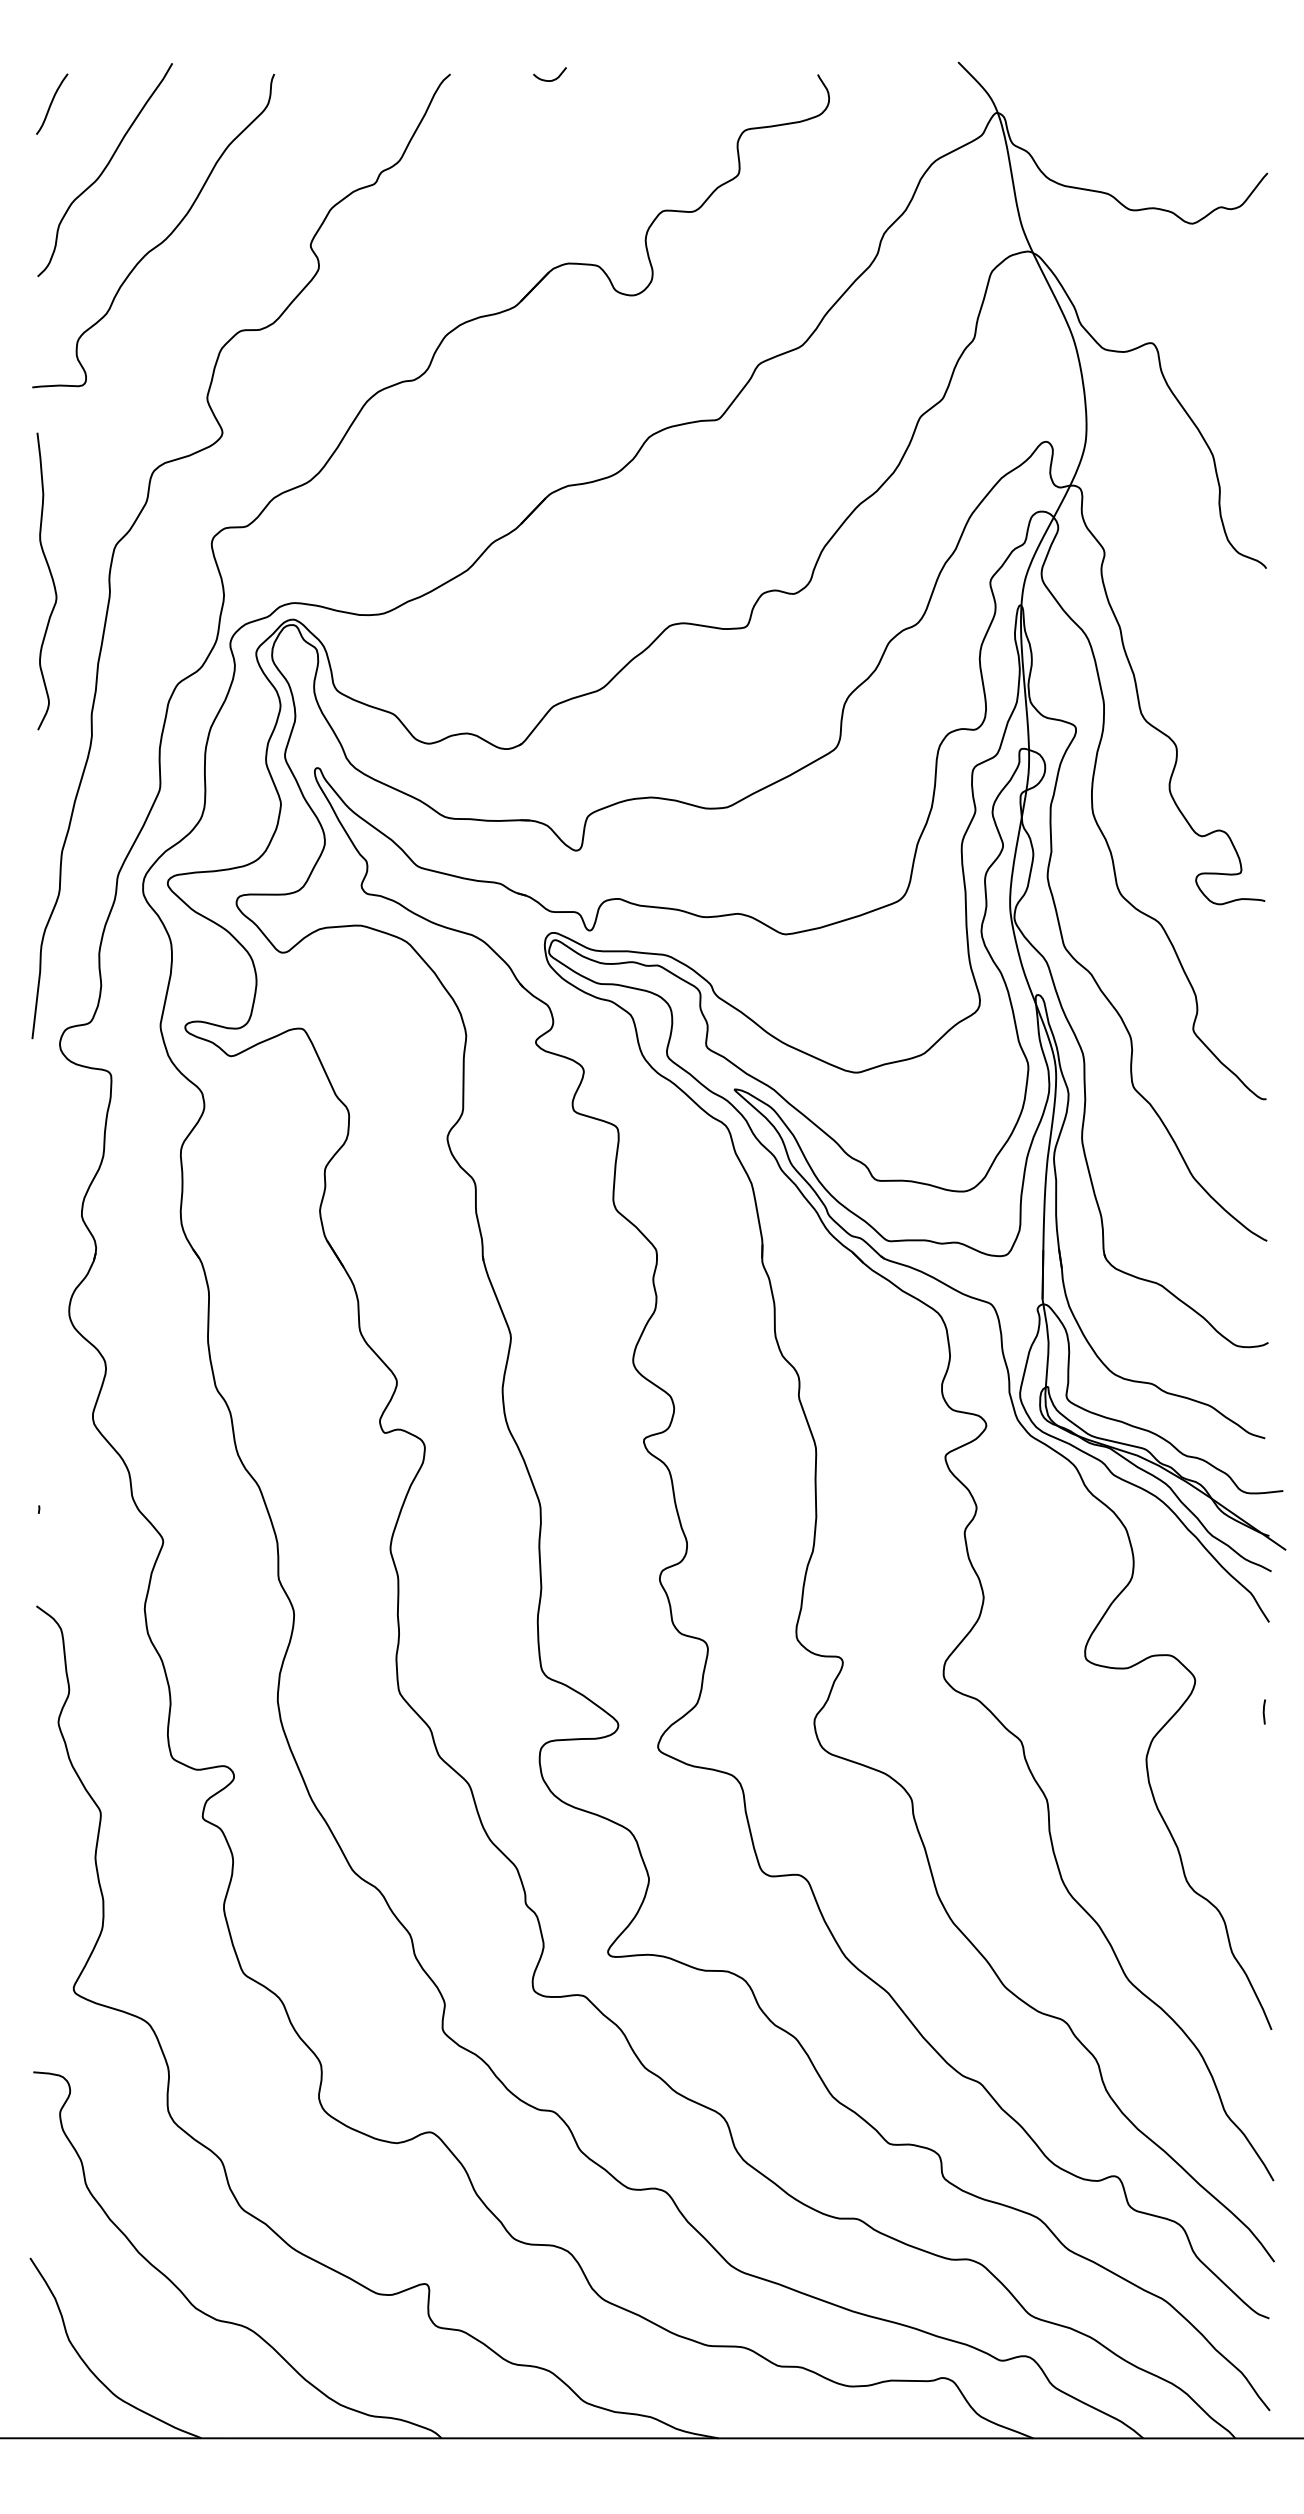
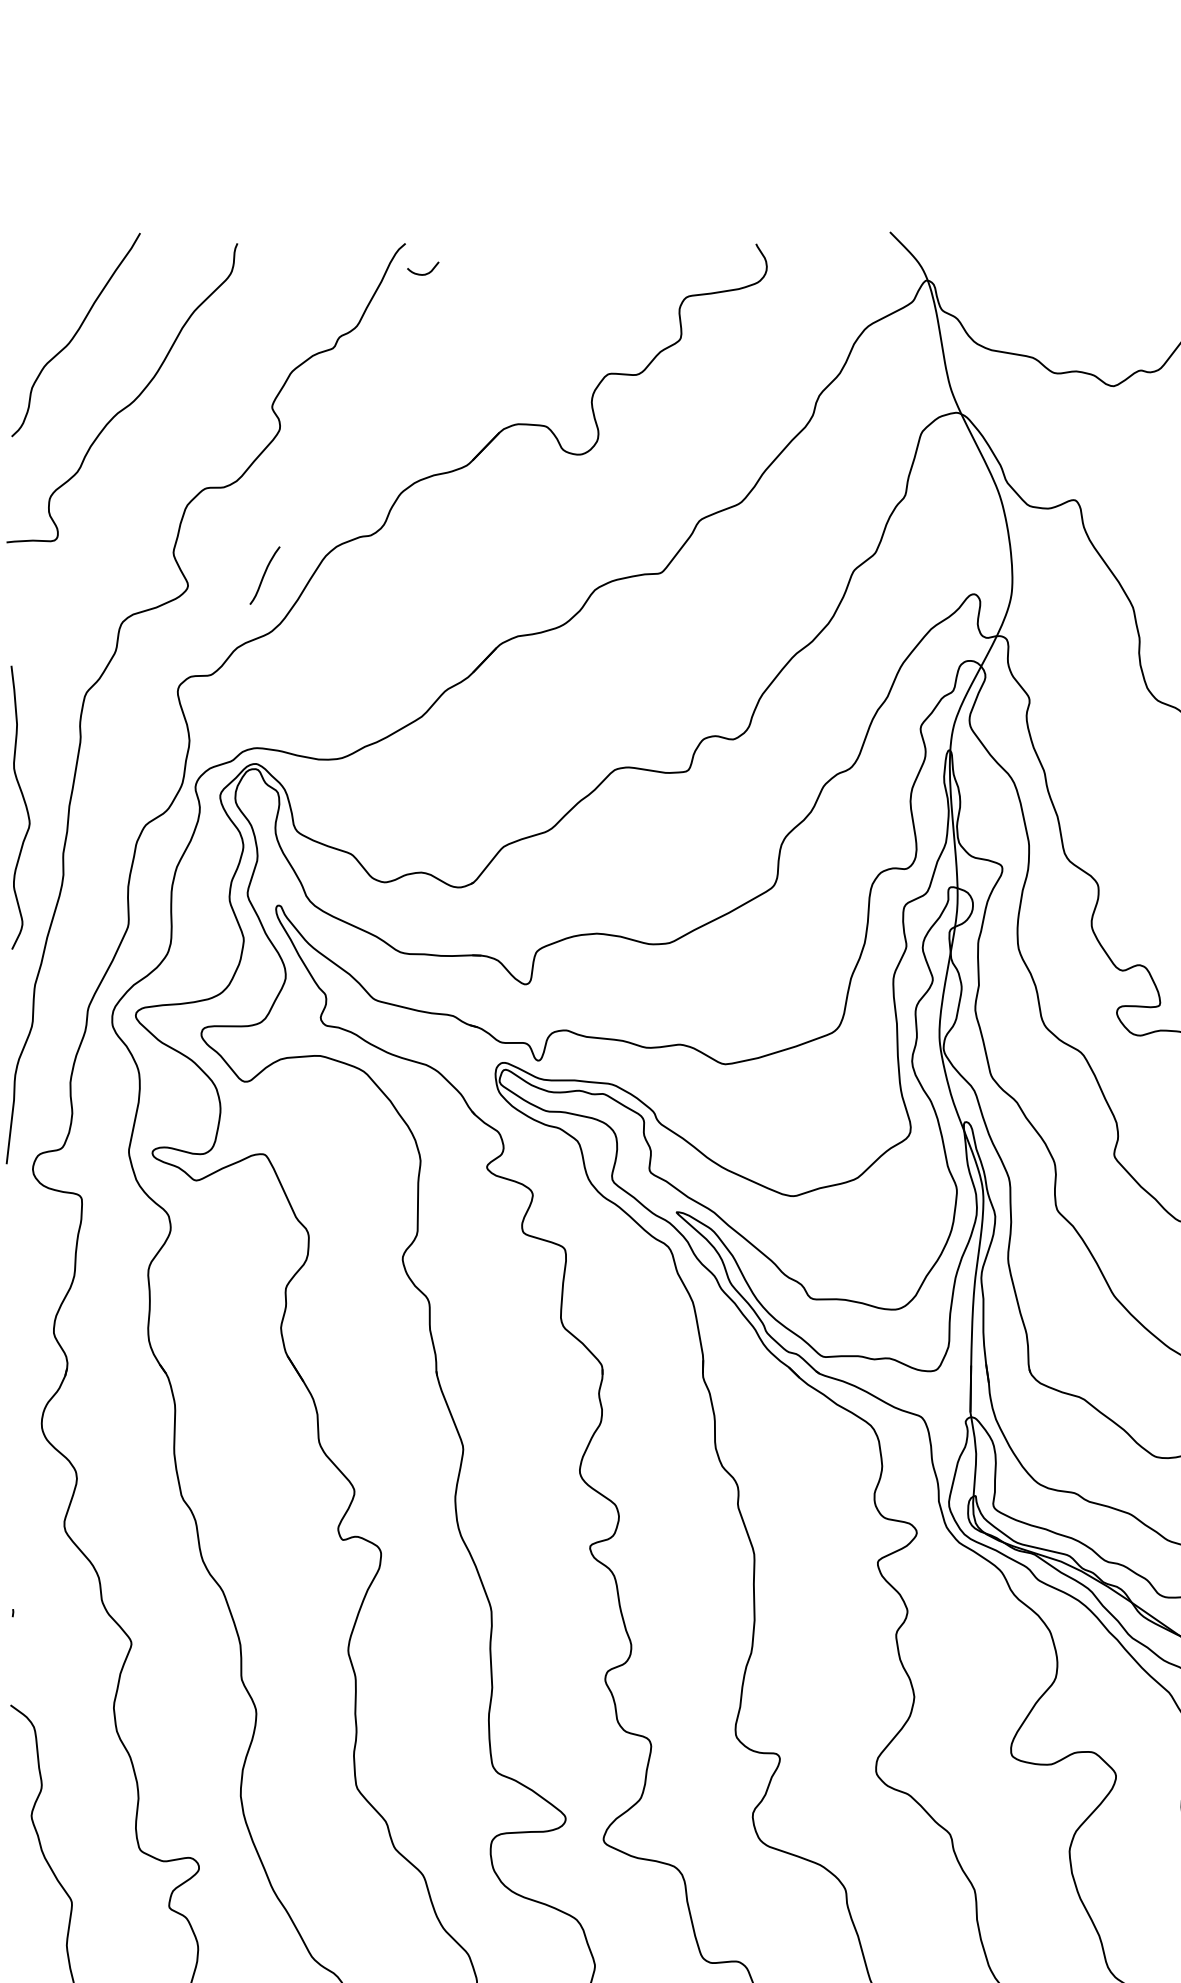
curve: (552, 79) -> (425, 273), moved
curve: (52, 103) -> (265, 574), moved
curve: (51, 579) -> (24, 805), moved

